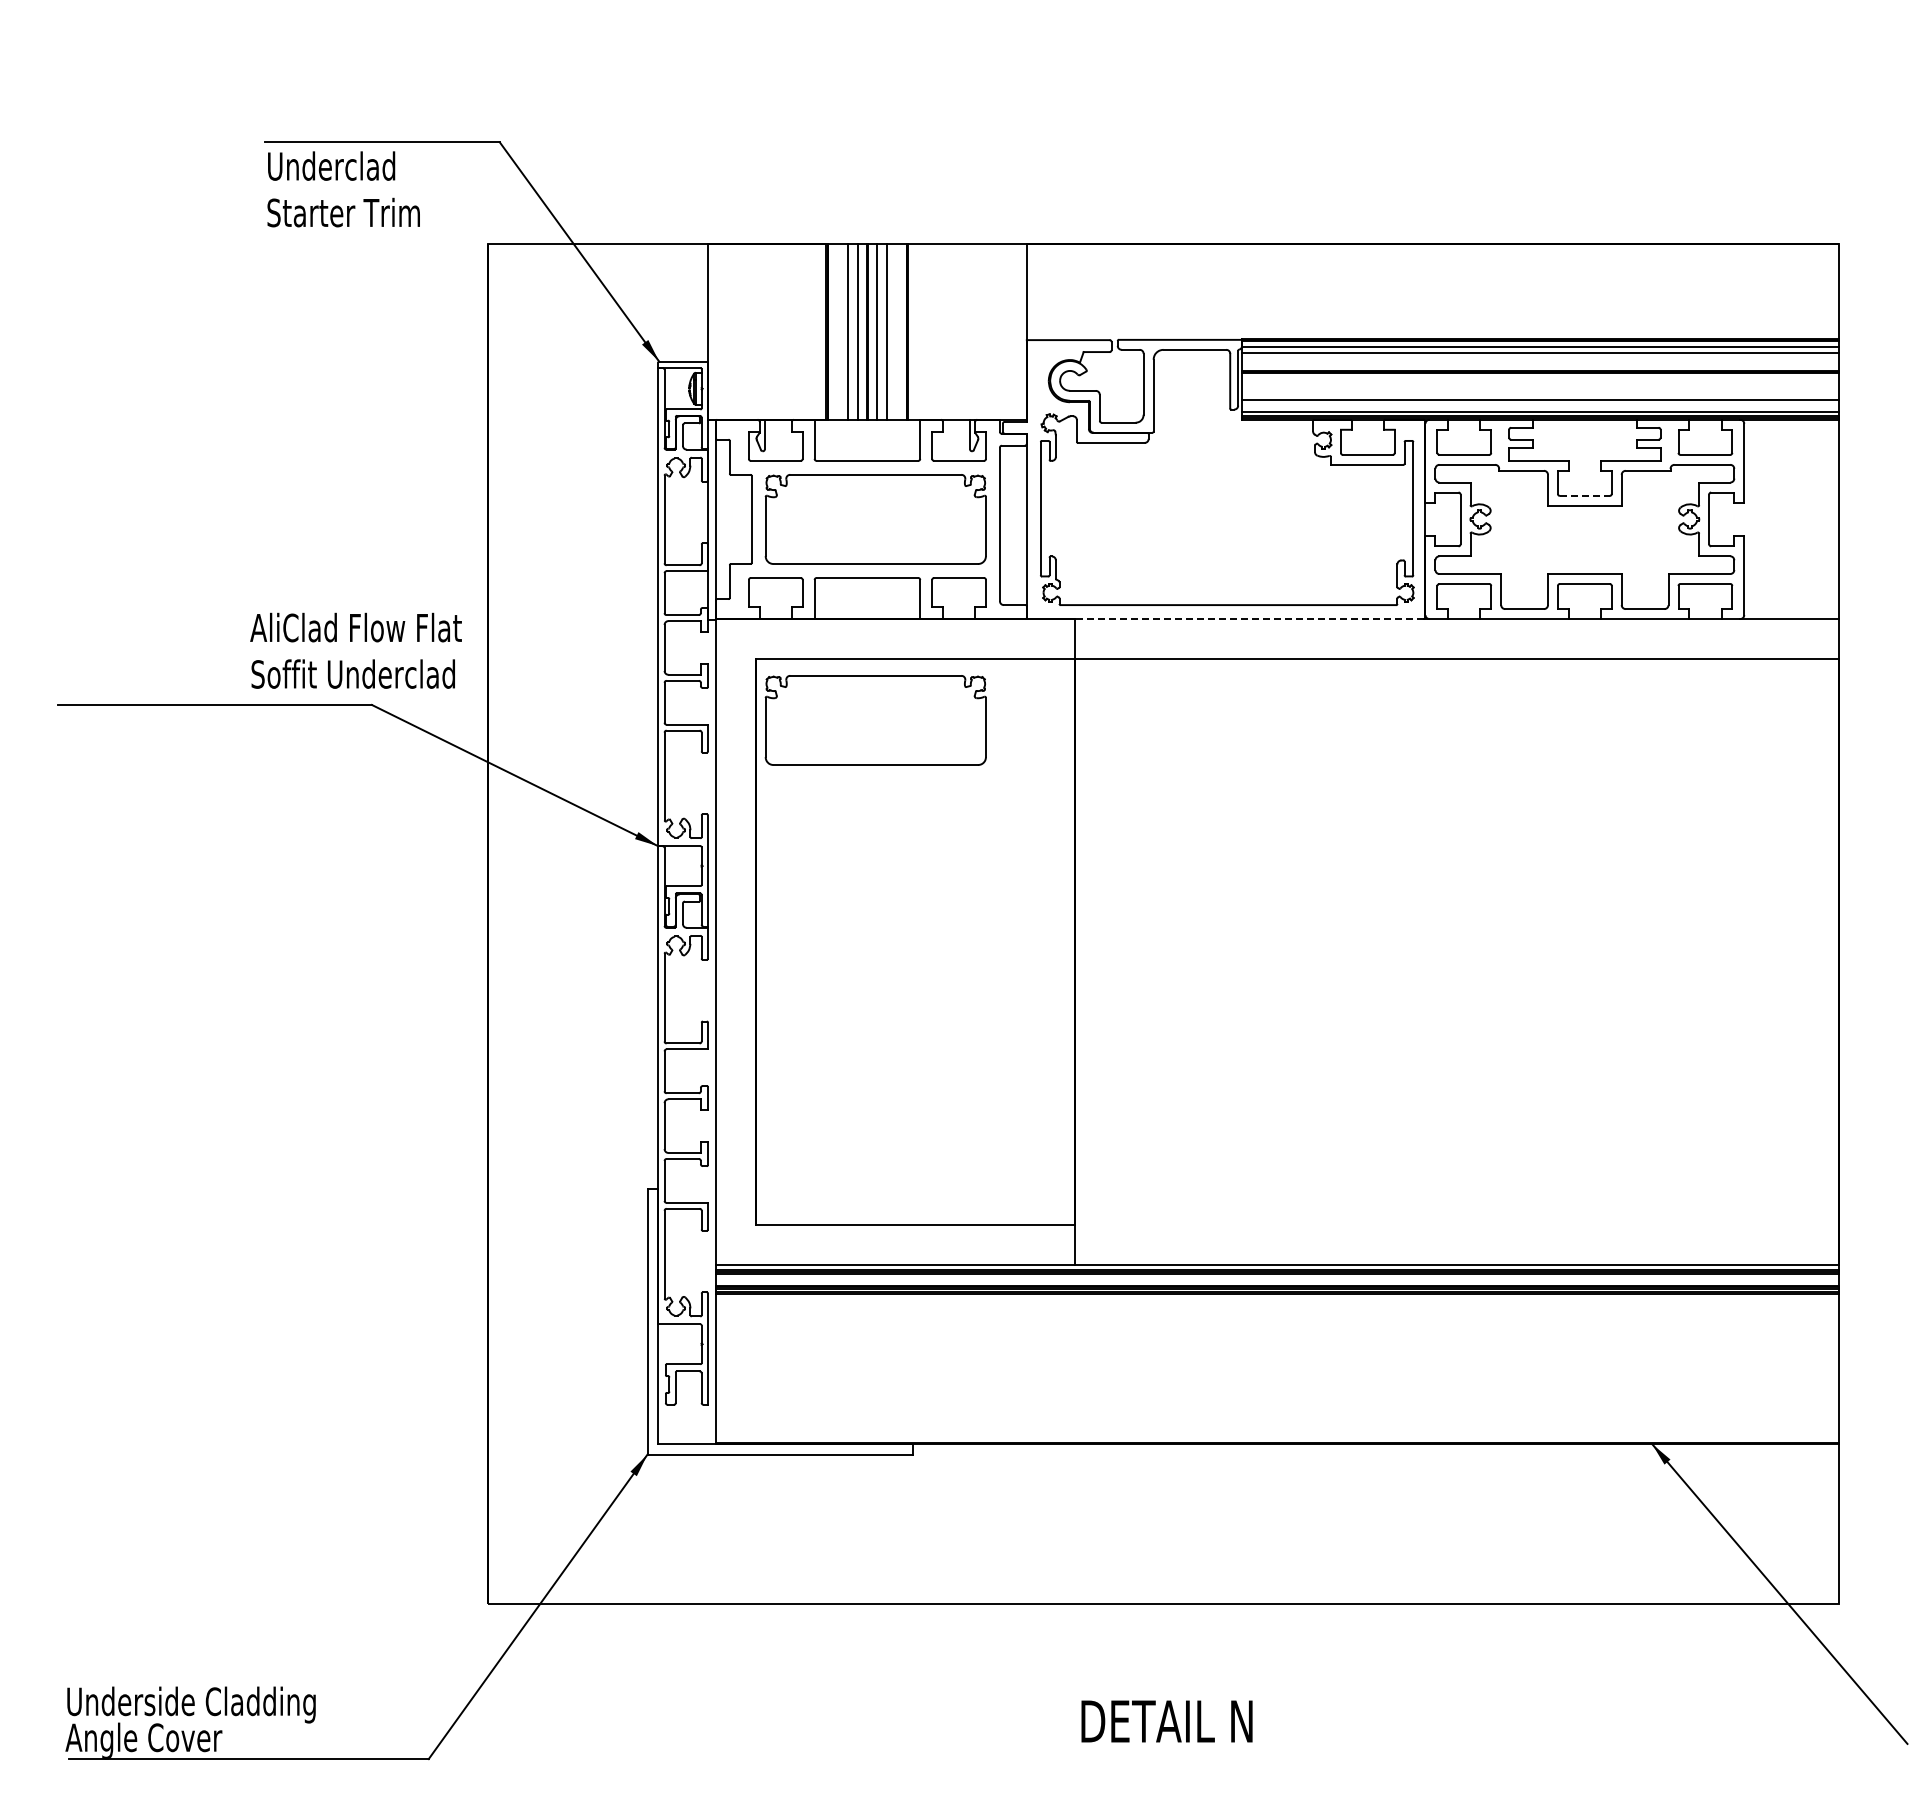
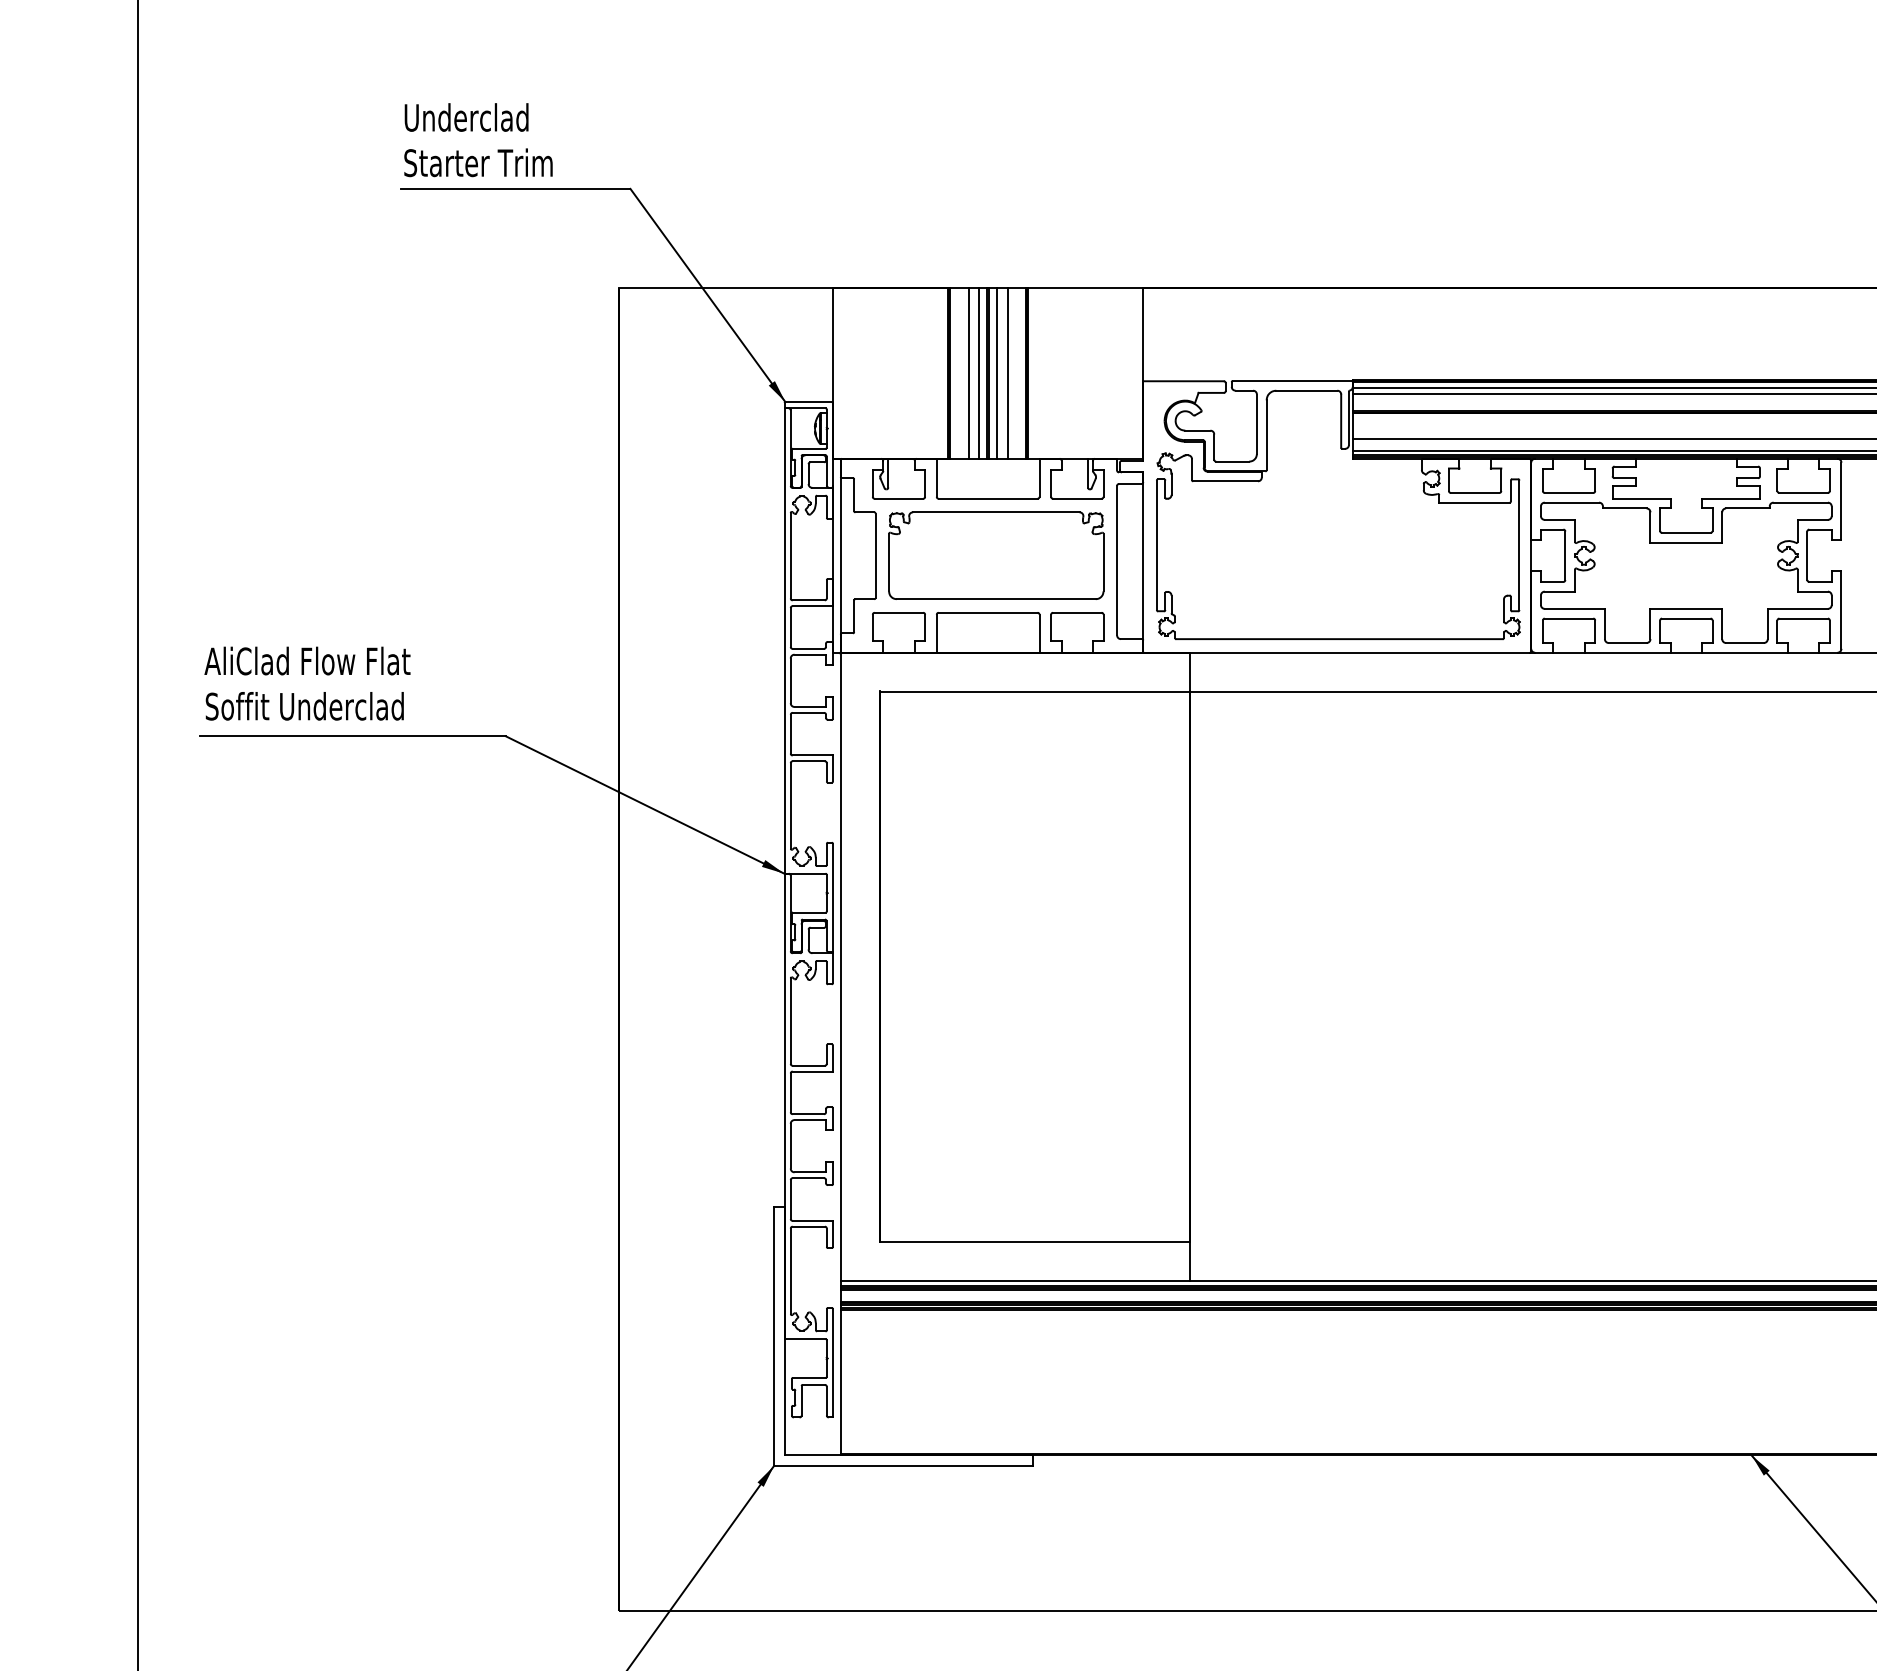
text: (343, 189) -> (478, 140), moved
line: (1584, 495) -> (1685, 532), dashed -> solid
line: (1225, 619) -> (1336, 653), dashed -> solid
text: (355, 650) -> (306, 683), moved
part: (875, 720) -> (995, 751), removed

